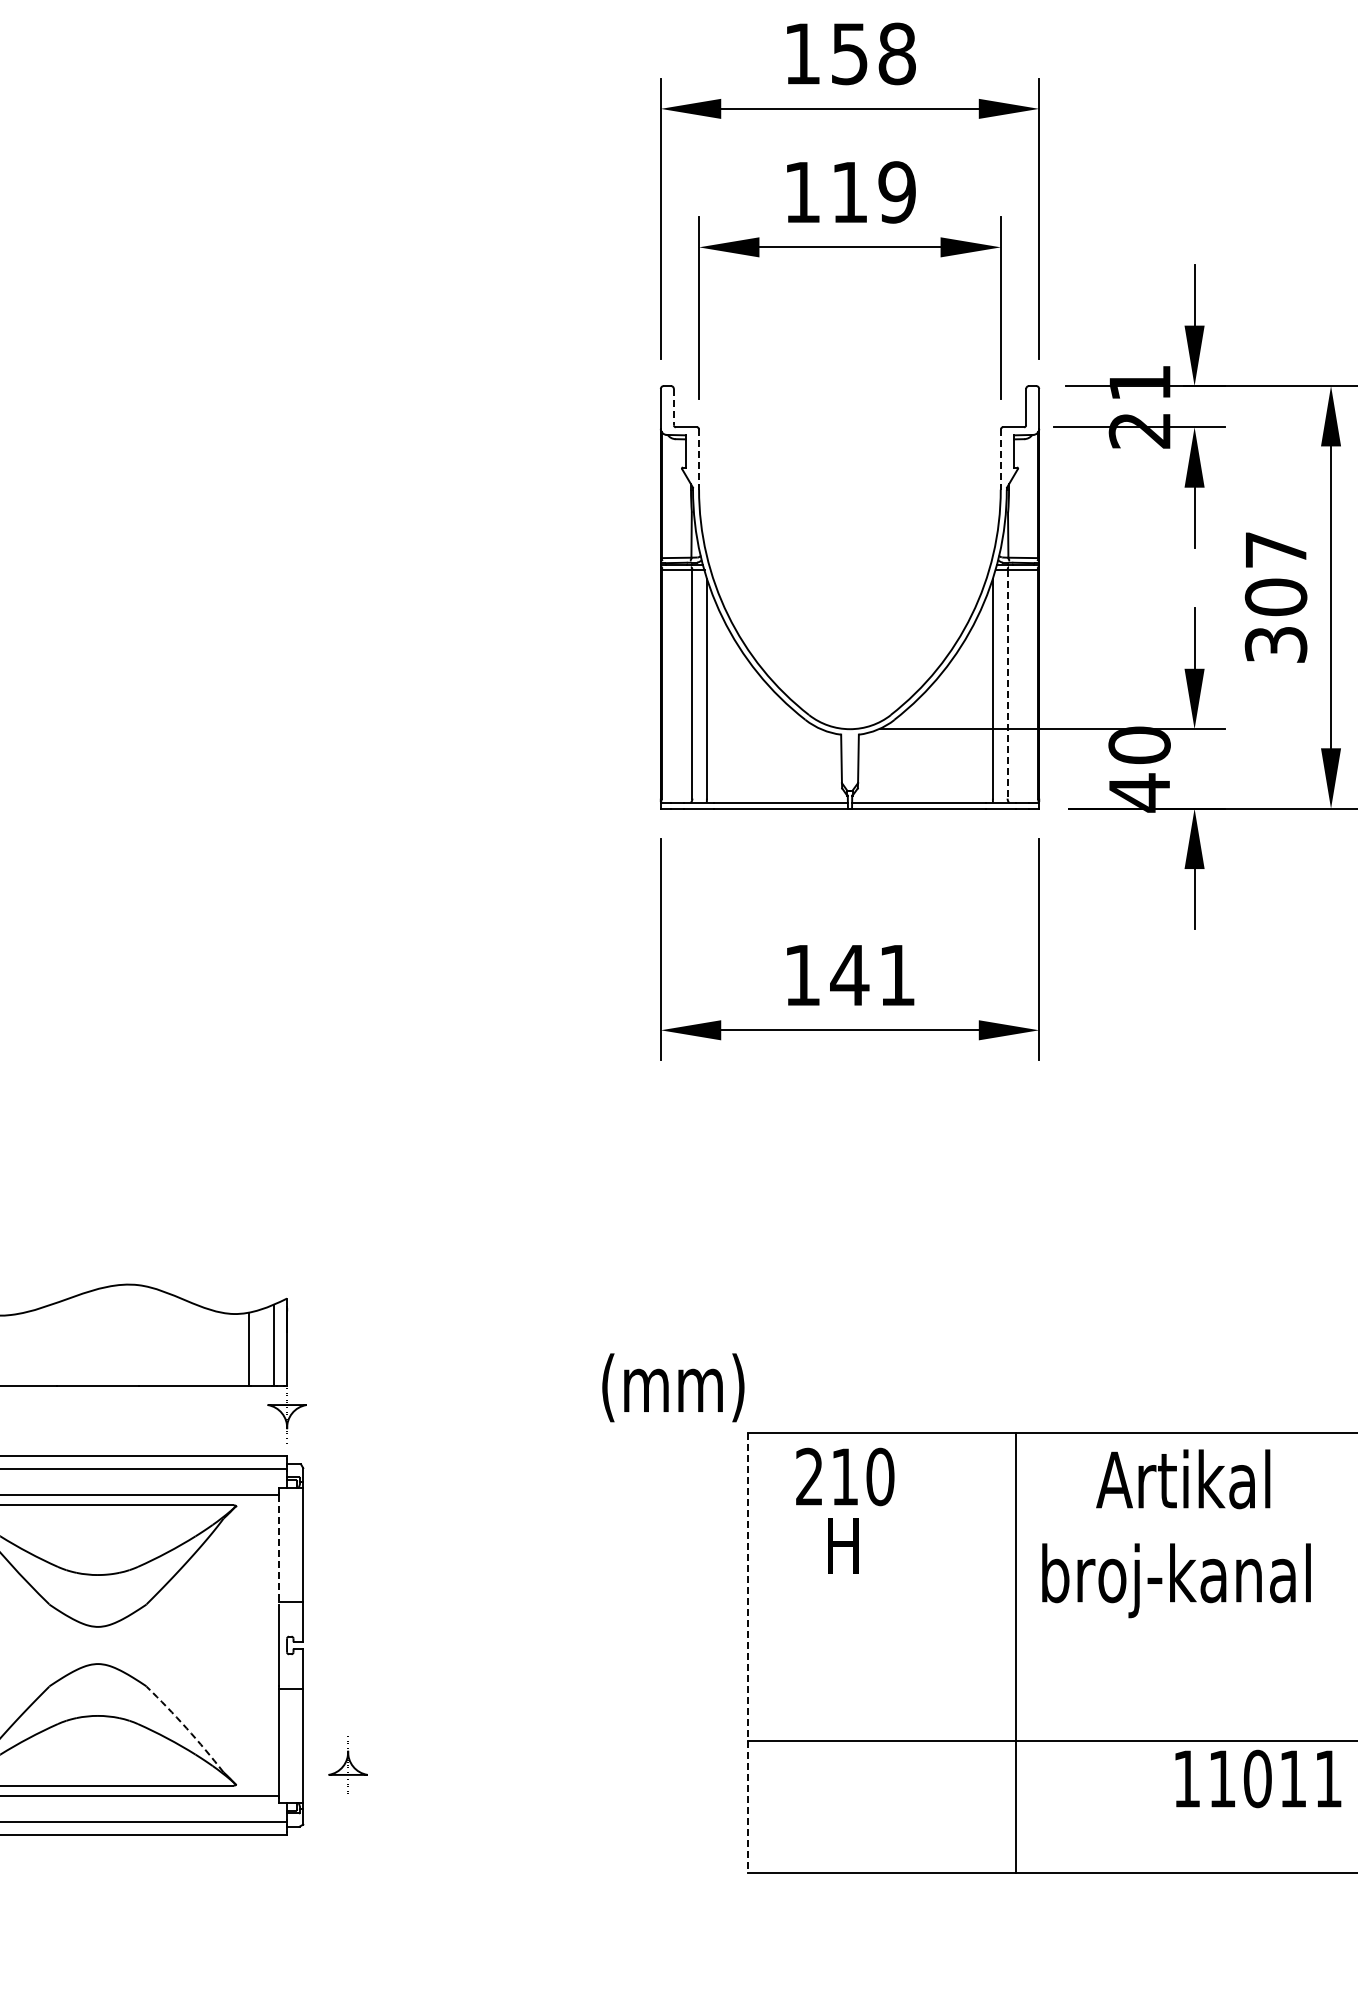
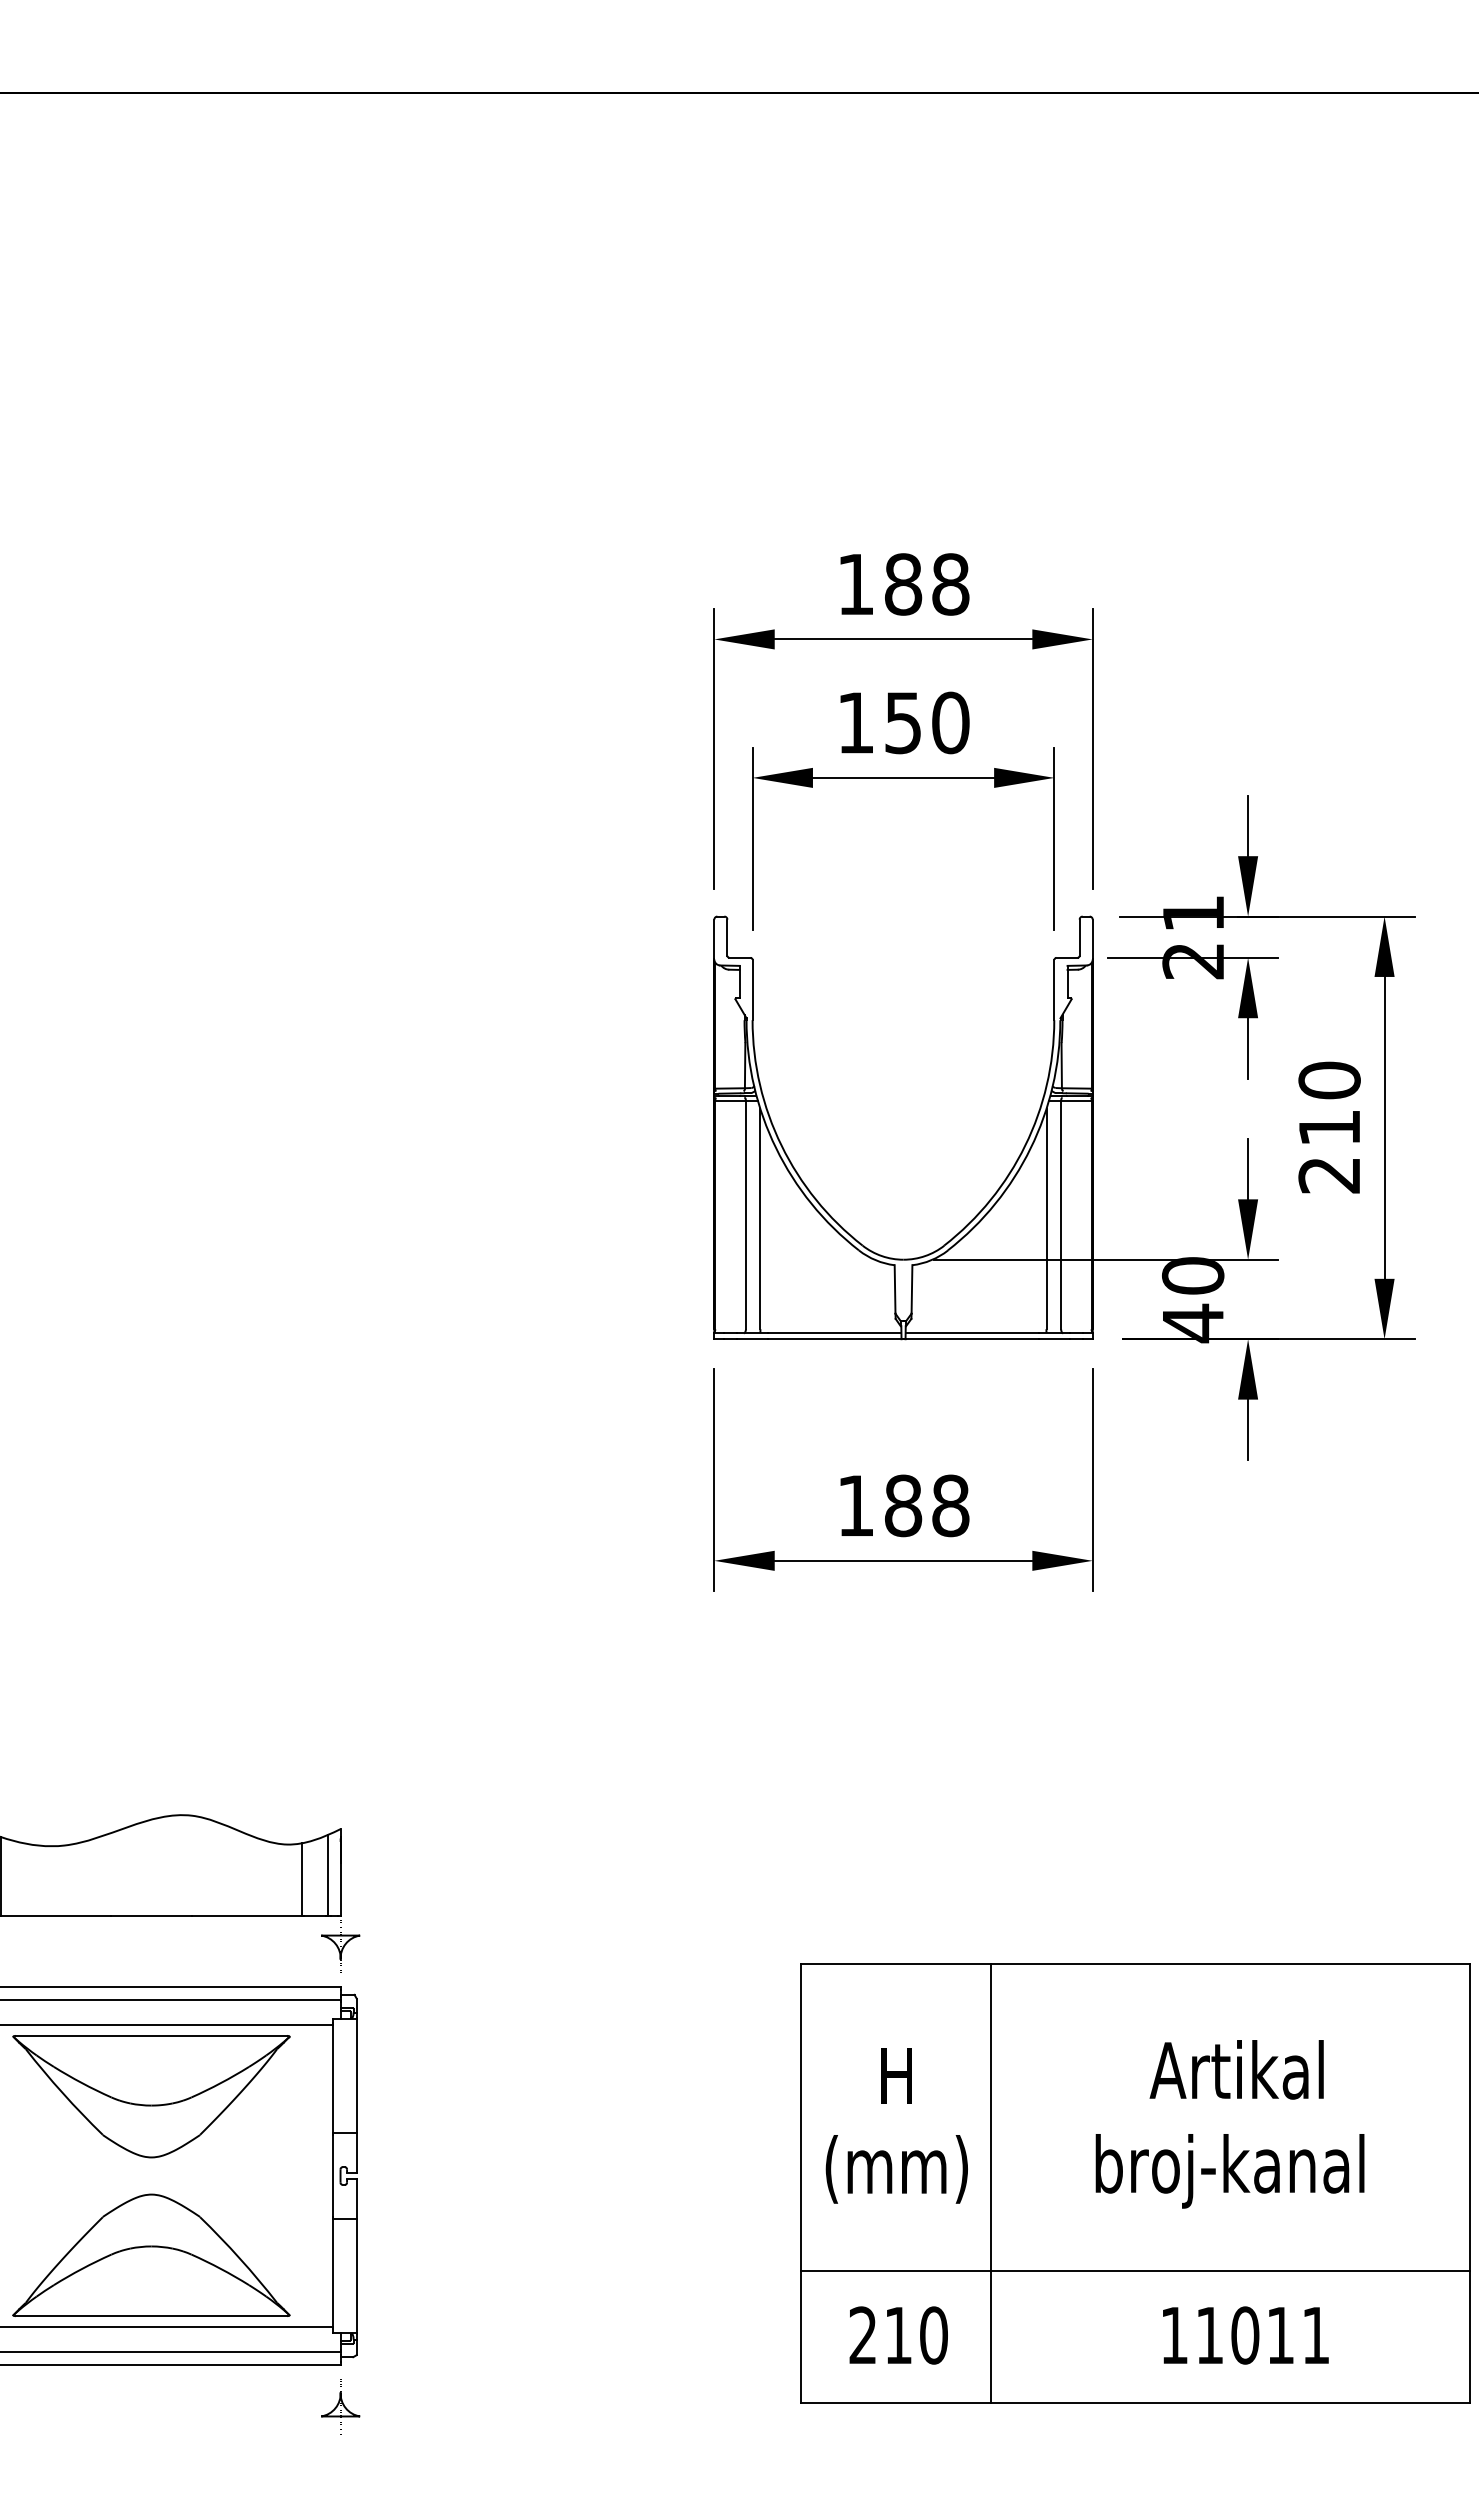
text: (849, 53) -> (903, 584), 158 -> 188
text: (873, 191) -> (927, 722), 119 -> 150
line: (673, 407) -> (727, 938), dashed -> solid
line: (698, 459) -> (752, 990), dashed -> solid
line: (1000, 459) -> (1054, 990), dashed -> solid
text: (1275, 596) -> (1329, 1127), 307 -> 210
line: (1007, 684) -> (1061, 1215), dashed -> solid
text: (872, 974) -> (926, 1505), 141 -> 188
text: (672, 1387) -> (896, 2169), moved
text: (844, 1476) -> (898, 2335), moved
text: (1175, 1533) -> (1229, 2124), moved
line: (278, 1549) -> (332, 2080), dashed -> solid
line: (747, 1652) -> (801, 2183), dashed -> solid
line: (1015, 1652) -> (990, 2183), moved
arc: (186, 1727) -> (240, 2258), dashed -> solid
part: (347, 1764) -> (340, 2406), moved
text: (1257, 1778) -> (1245, 2335), moved

